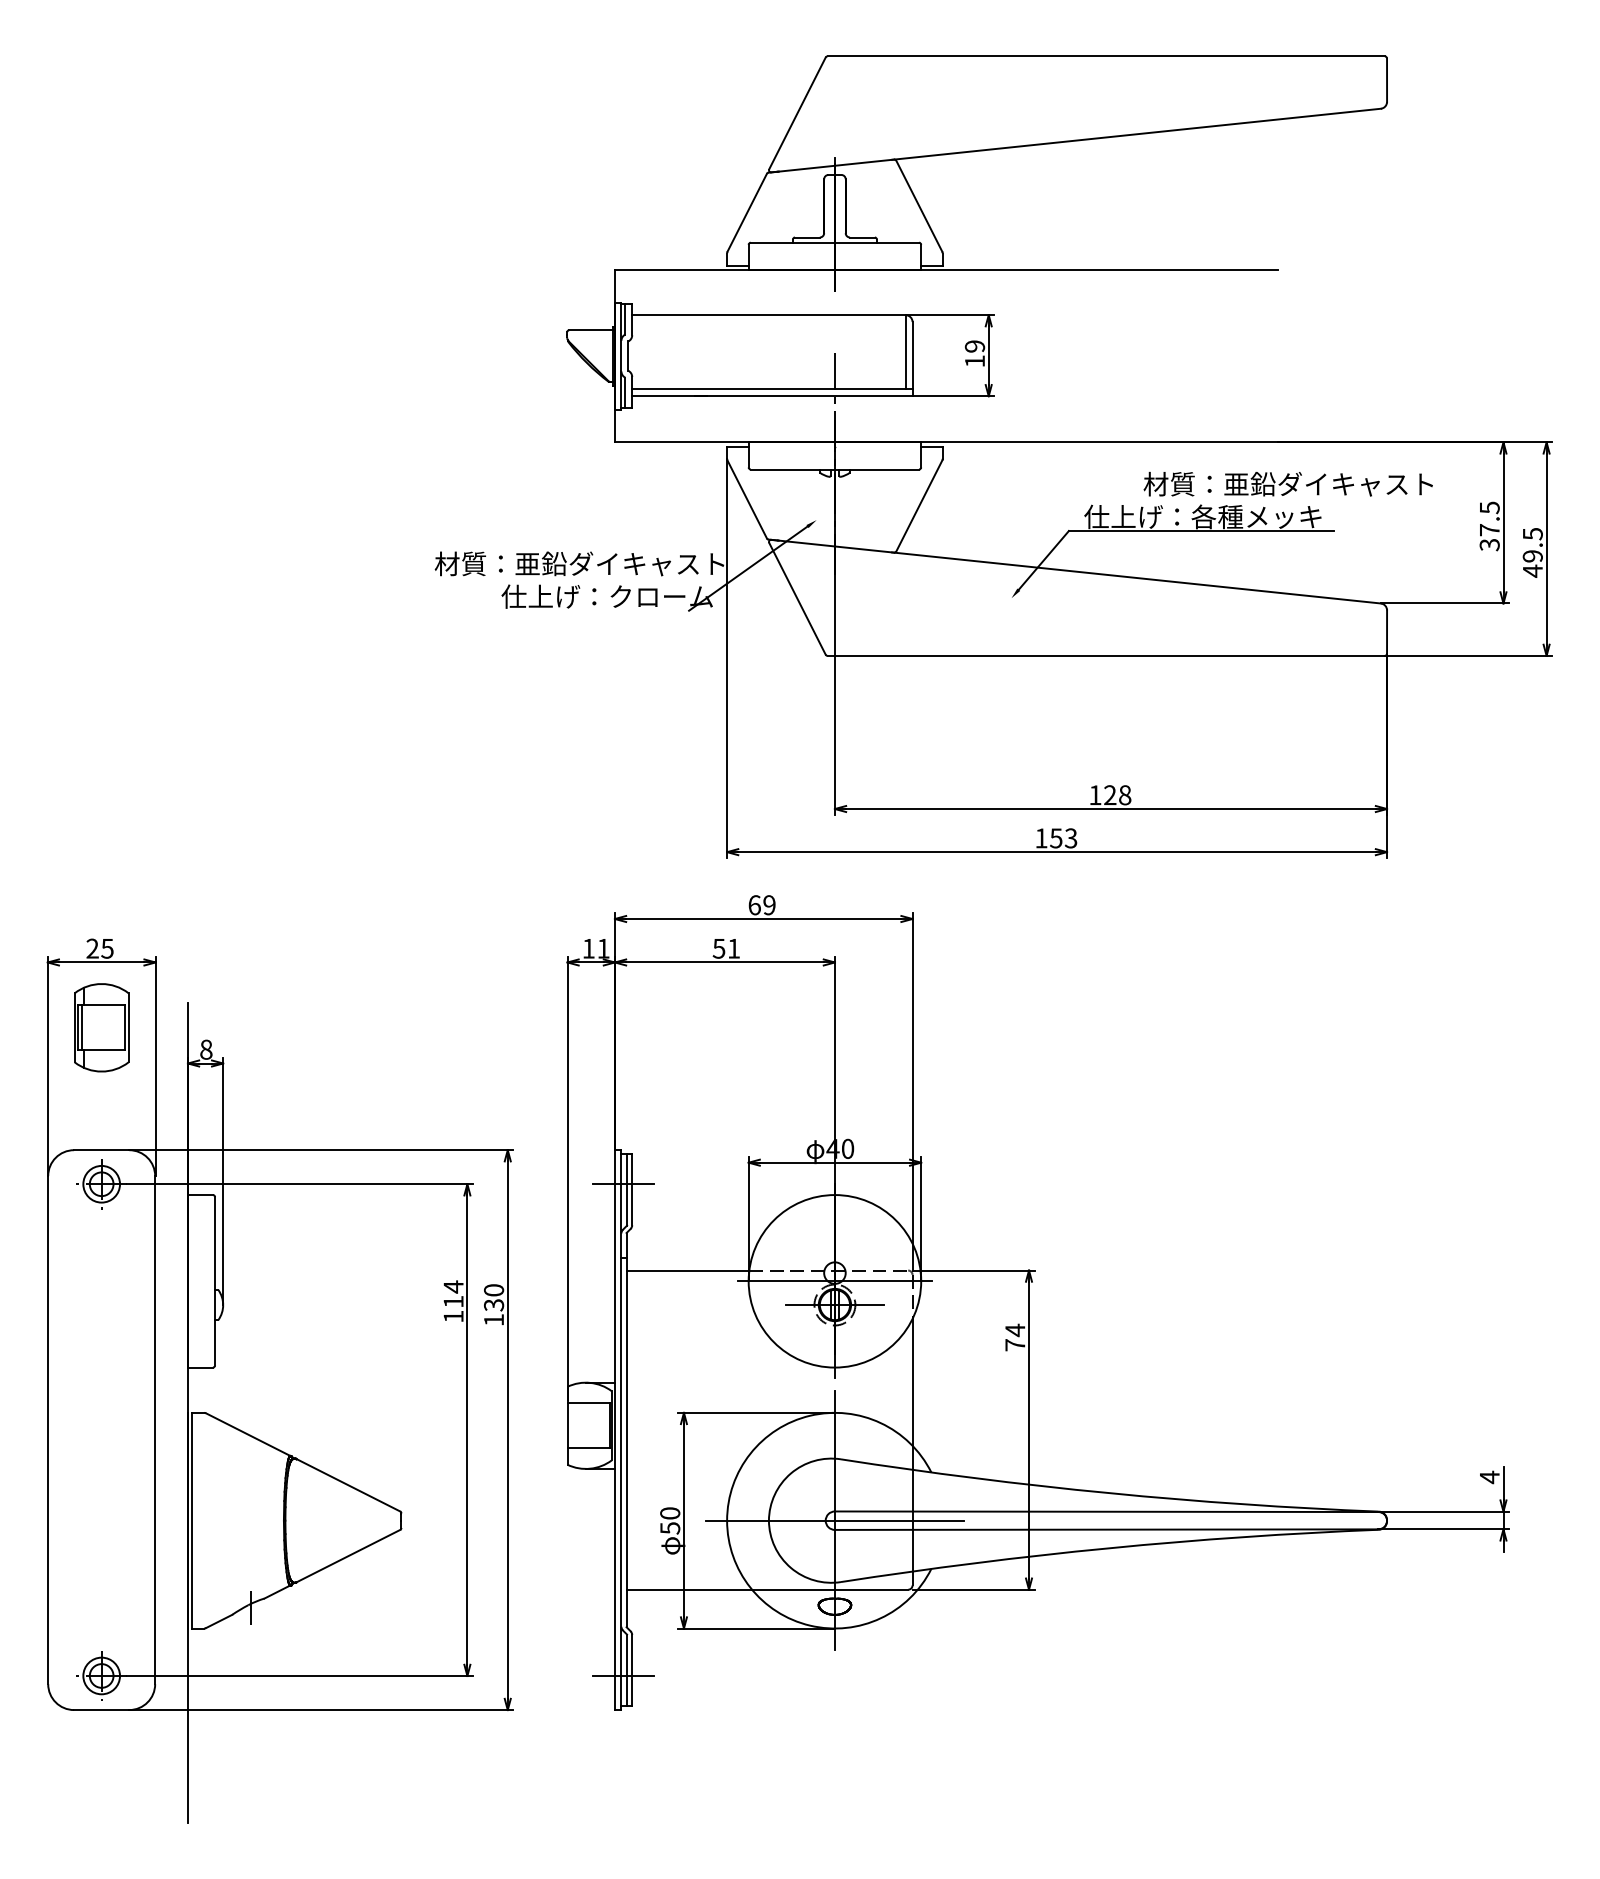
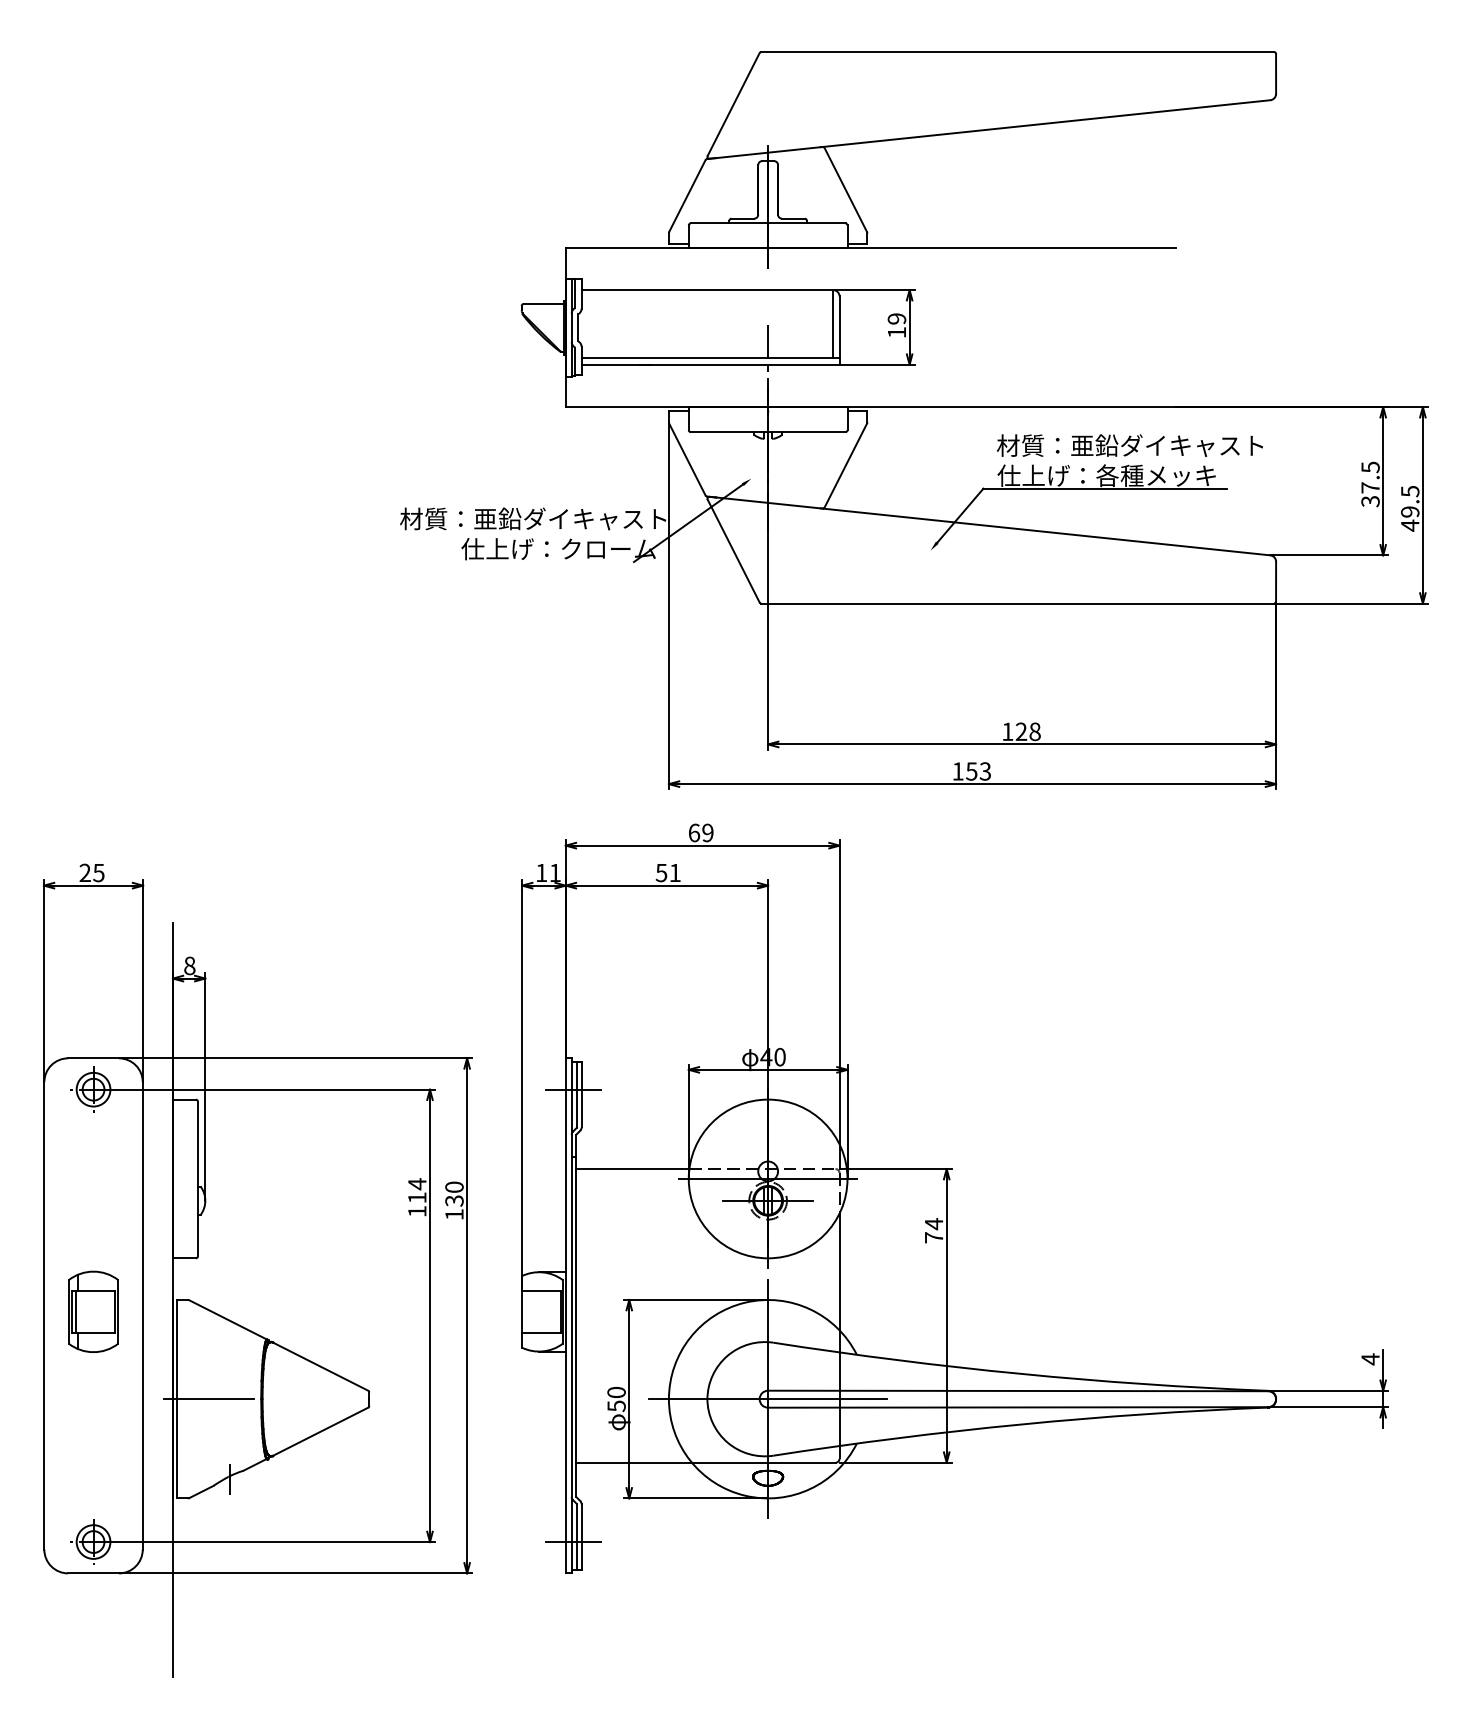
text: (1287, 483) -> (1129, 444), moved
part: (101, 1027) -> (93, 1311), moved
line: (227, 1520) -> (209, 1399), added

